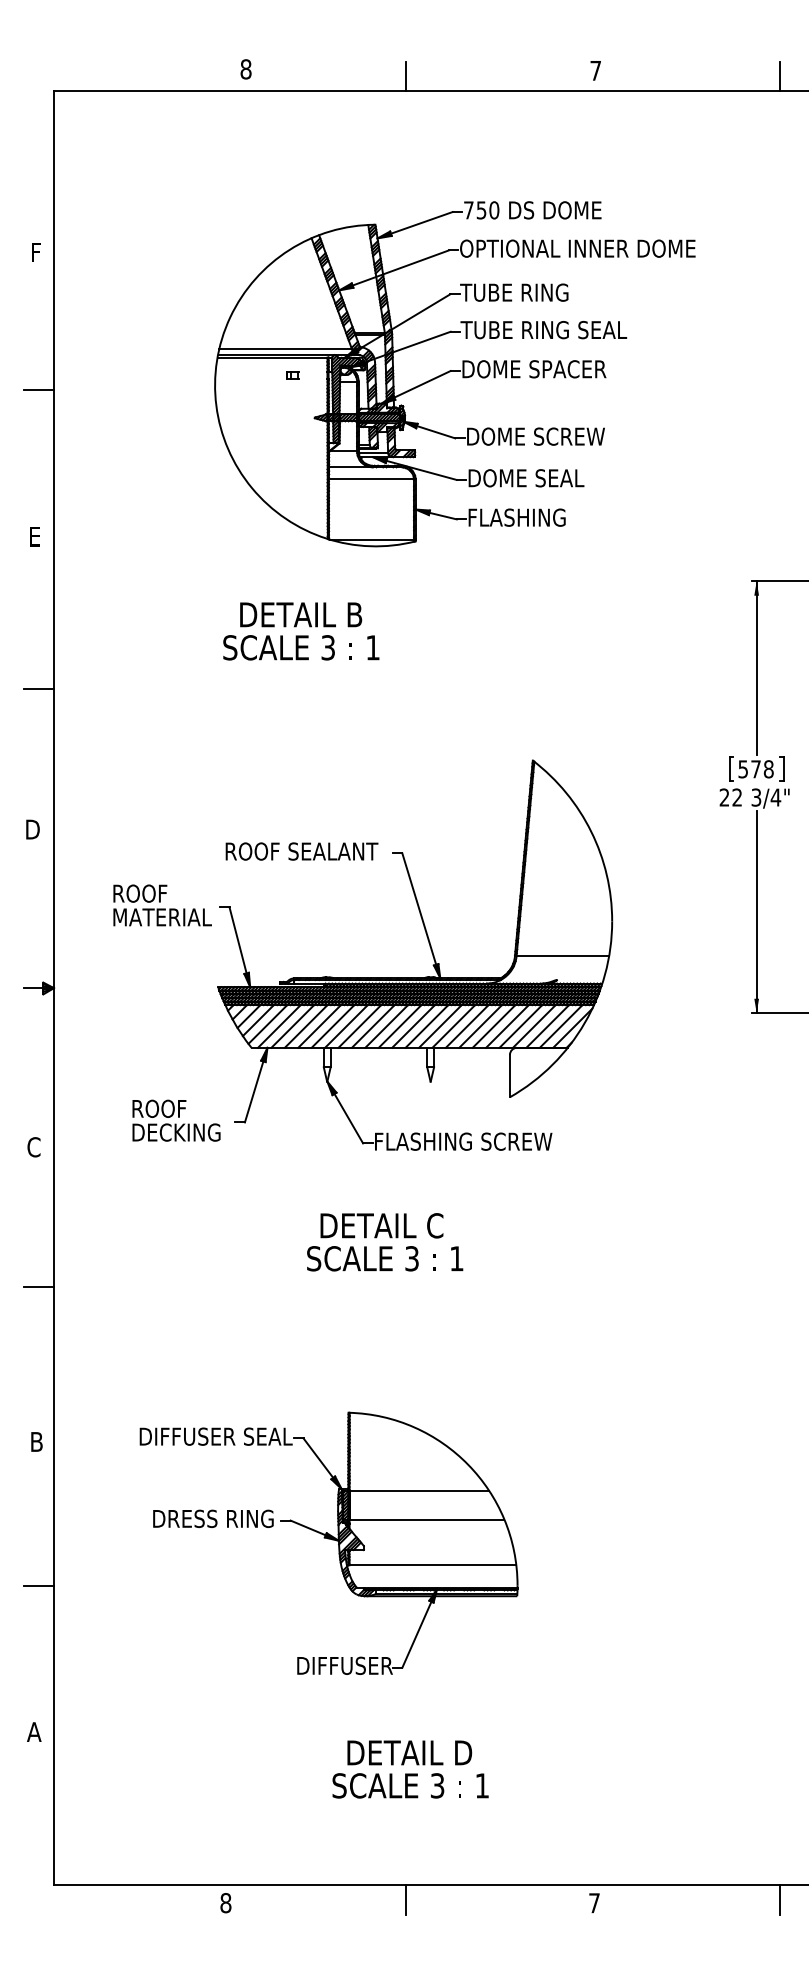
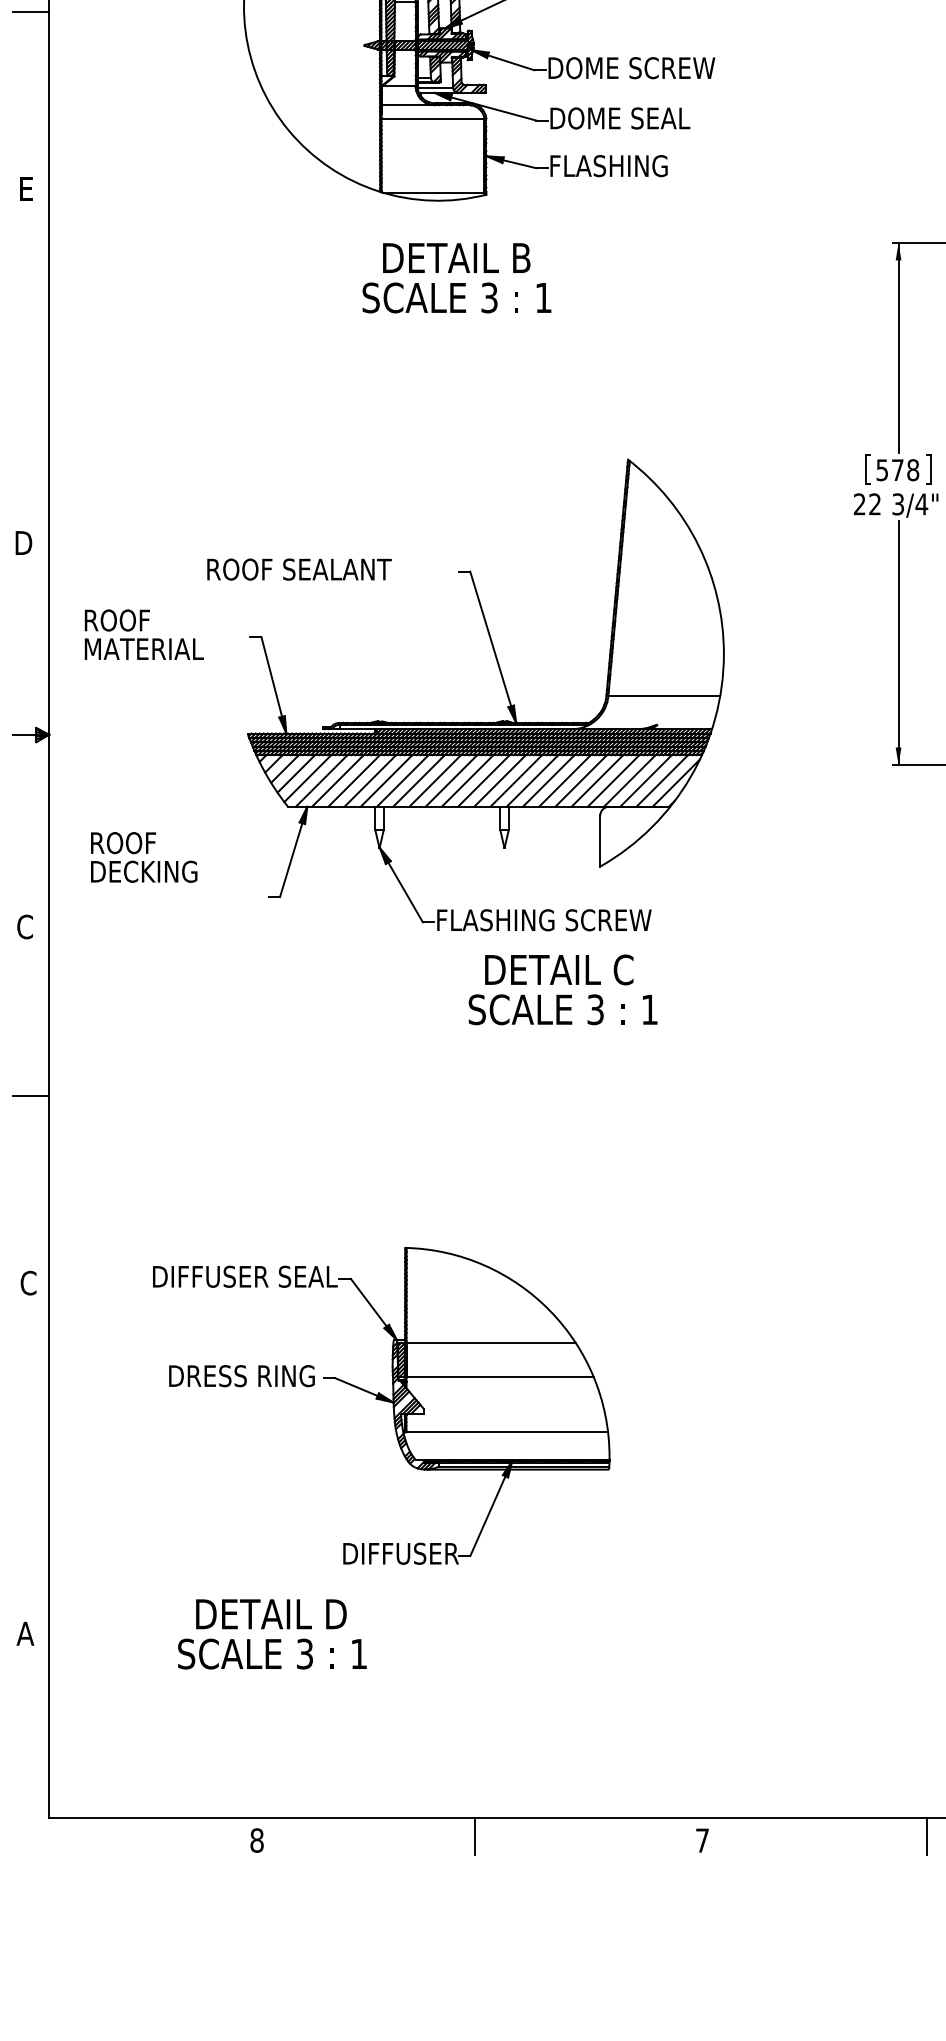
text: (301, 631) -> (457, 278), moved
line: (38, 689) -> (30, 373), removed
text: (301, 851) -> (298, 569), moved
text: (162, 905) -> (144, 634), moved
text: (176, 1120) -> (144, 857), moved
text: (385, 1242) -> (563, 990), moved
text: (36, 1441) -> (28, 1282), B -> C
line: (38, 1585) -> (30, 1456), removed
text: (410, 1769) -> (272, 1634), moved

